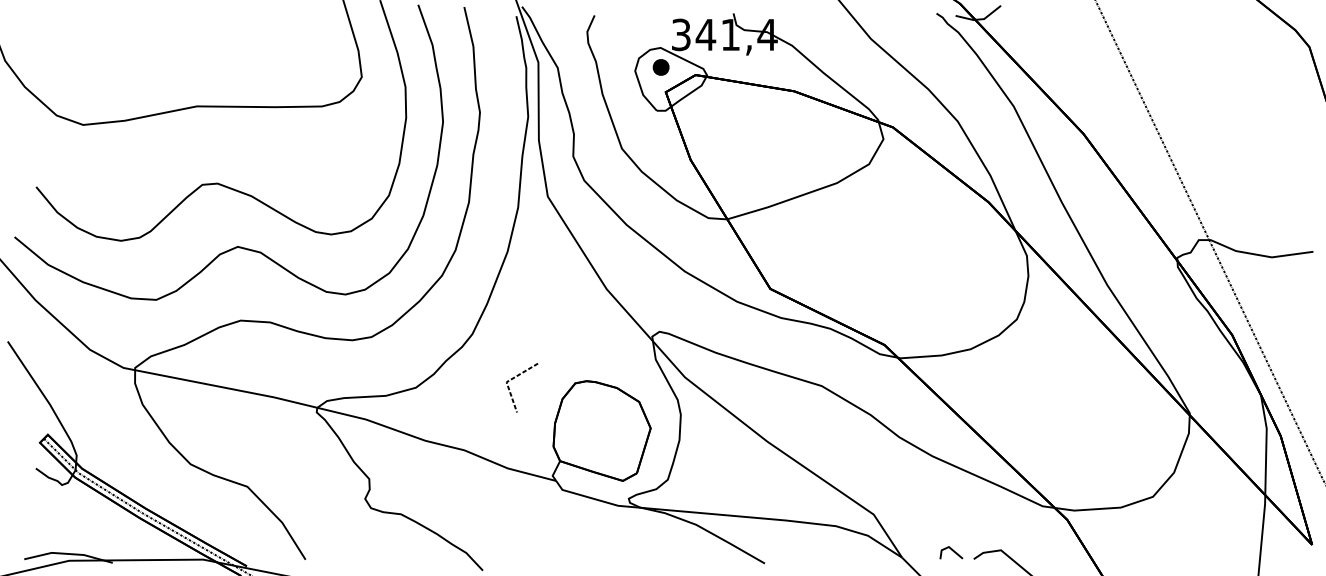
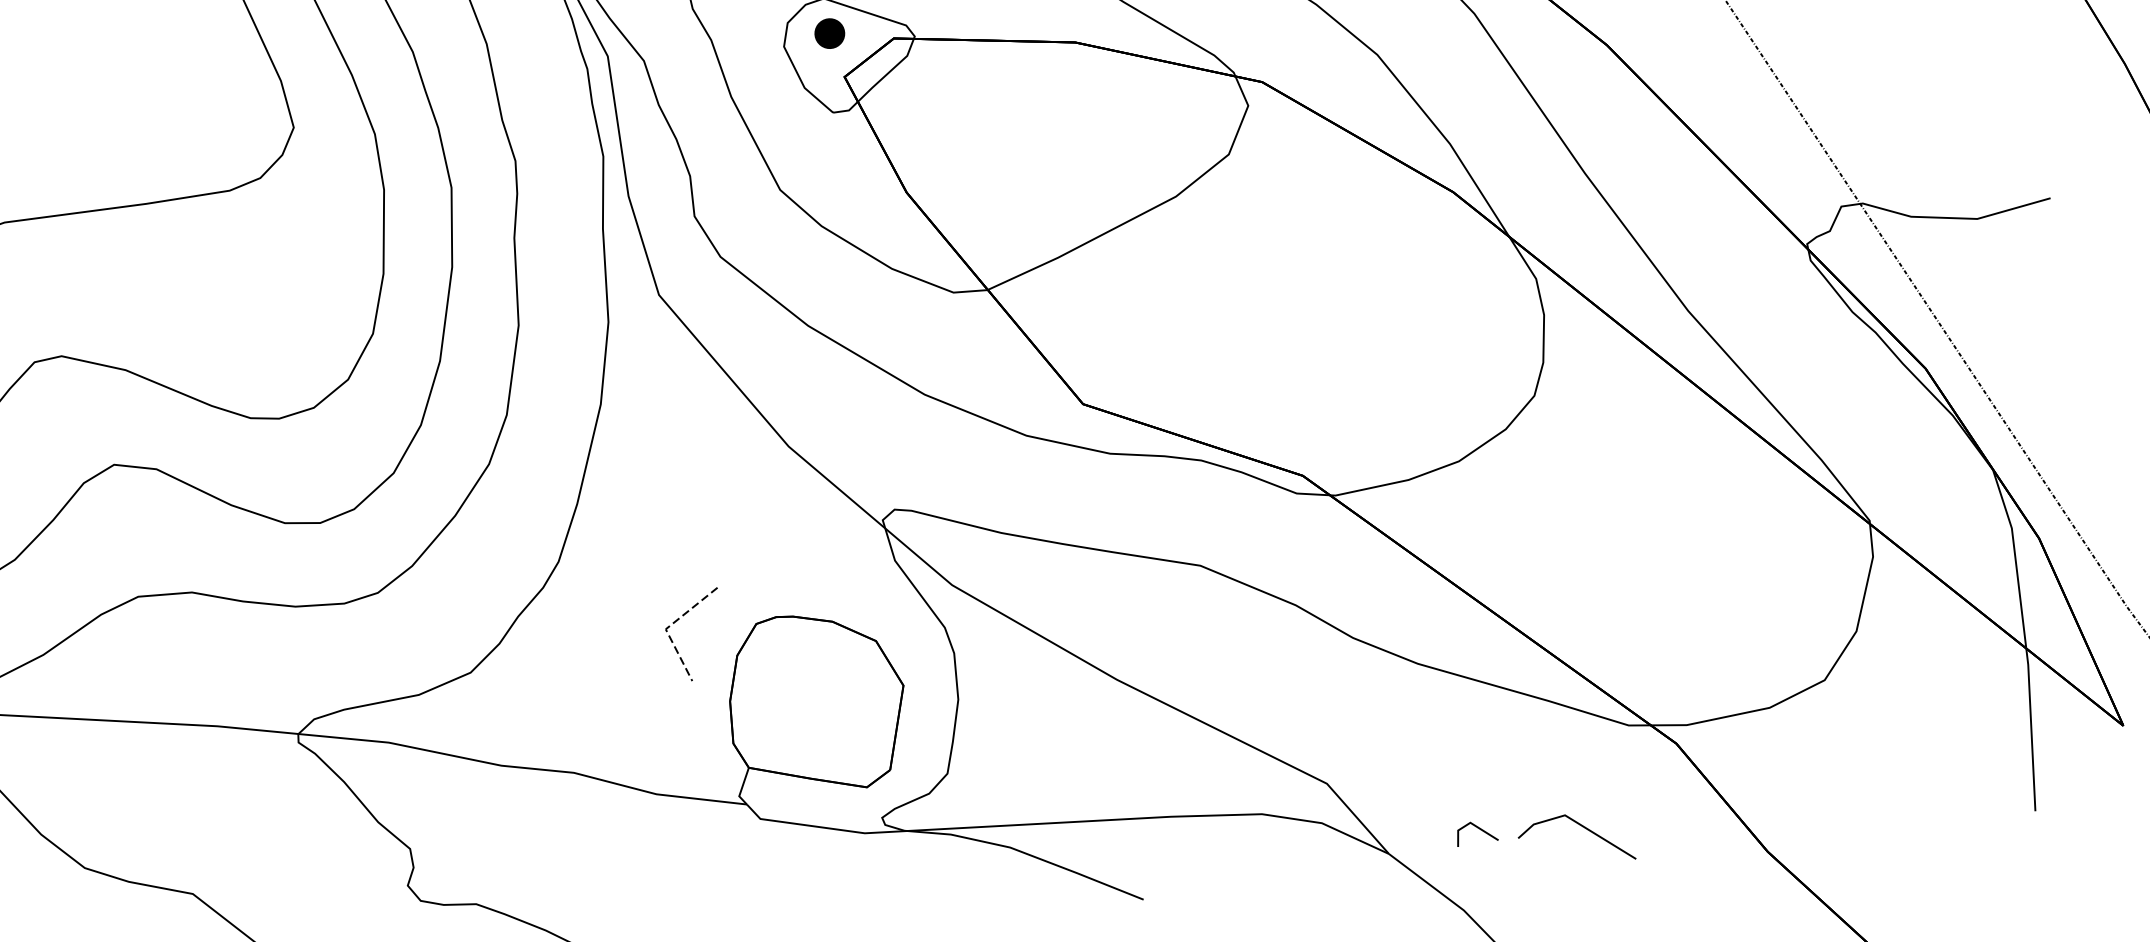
line: (518, 376) -> (685, 615), moved

